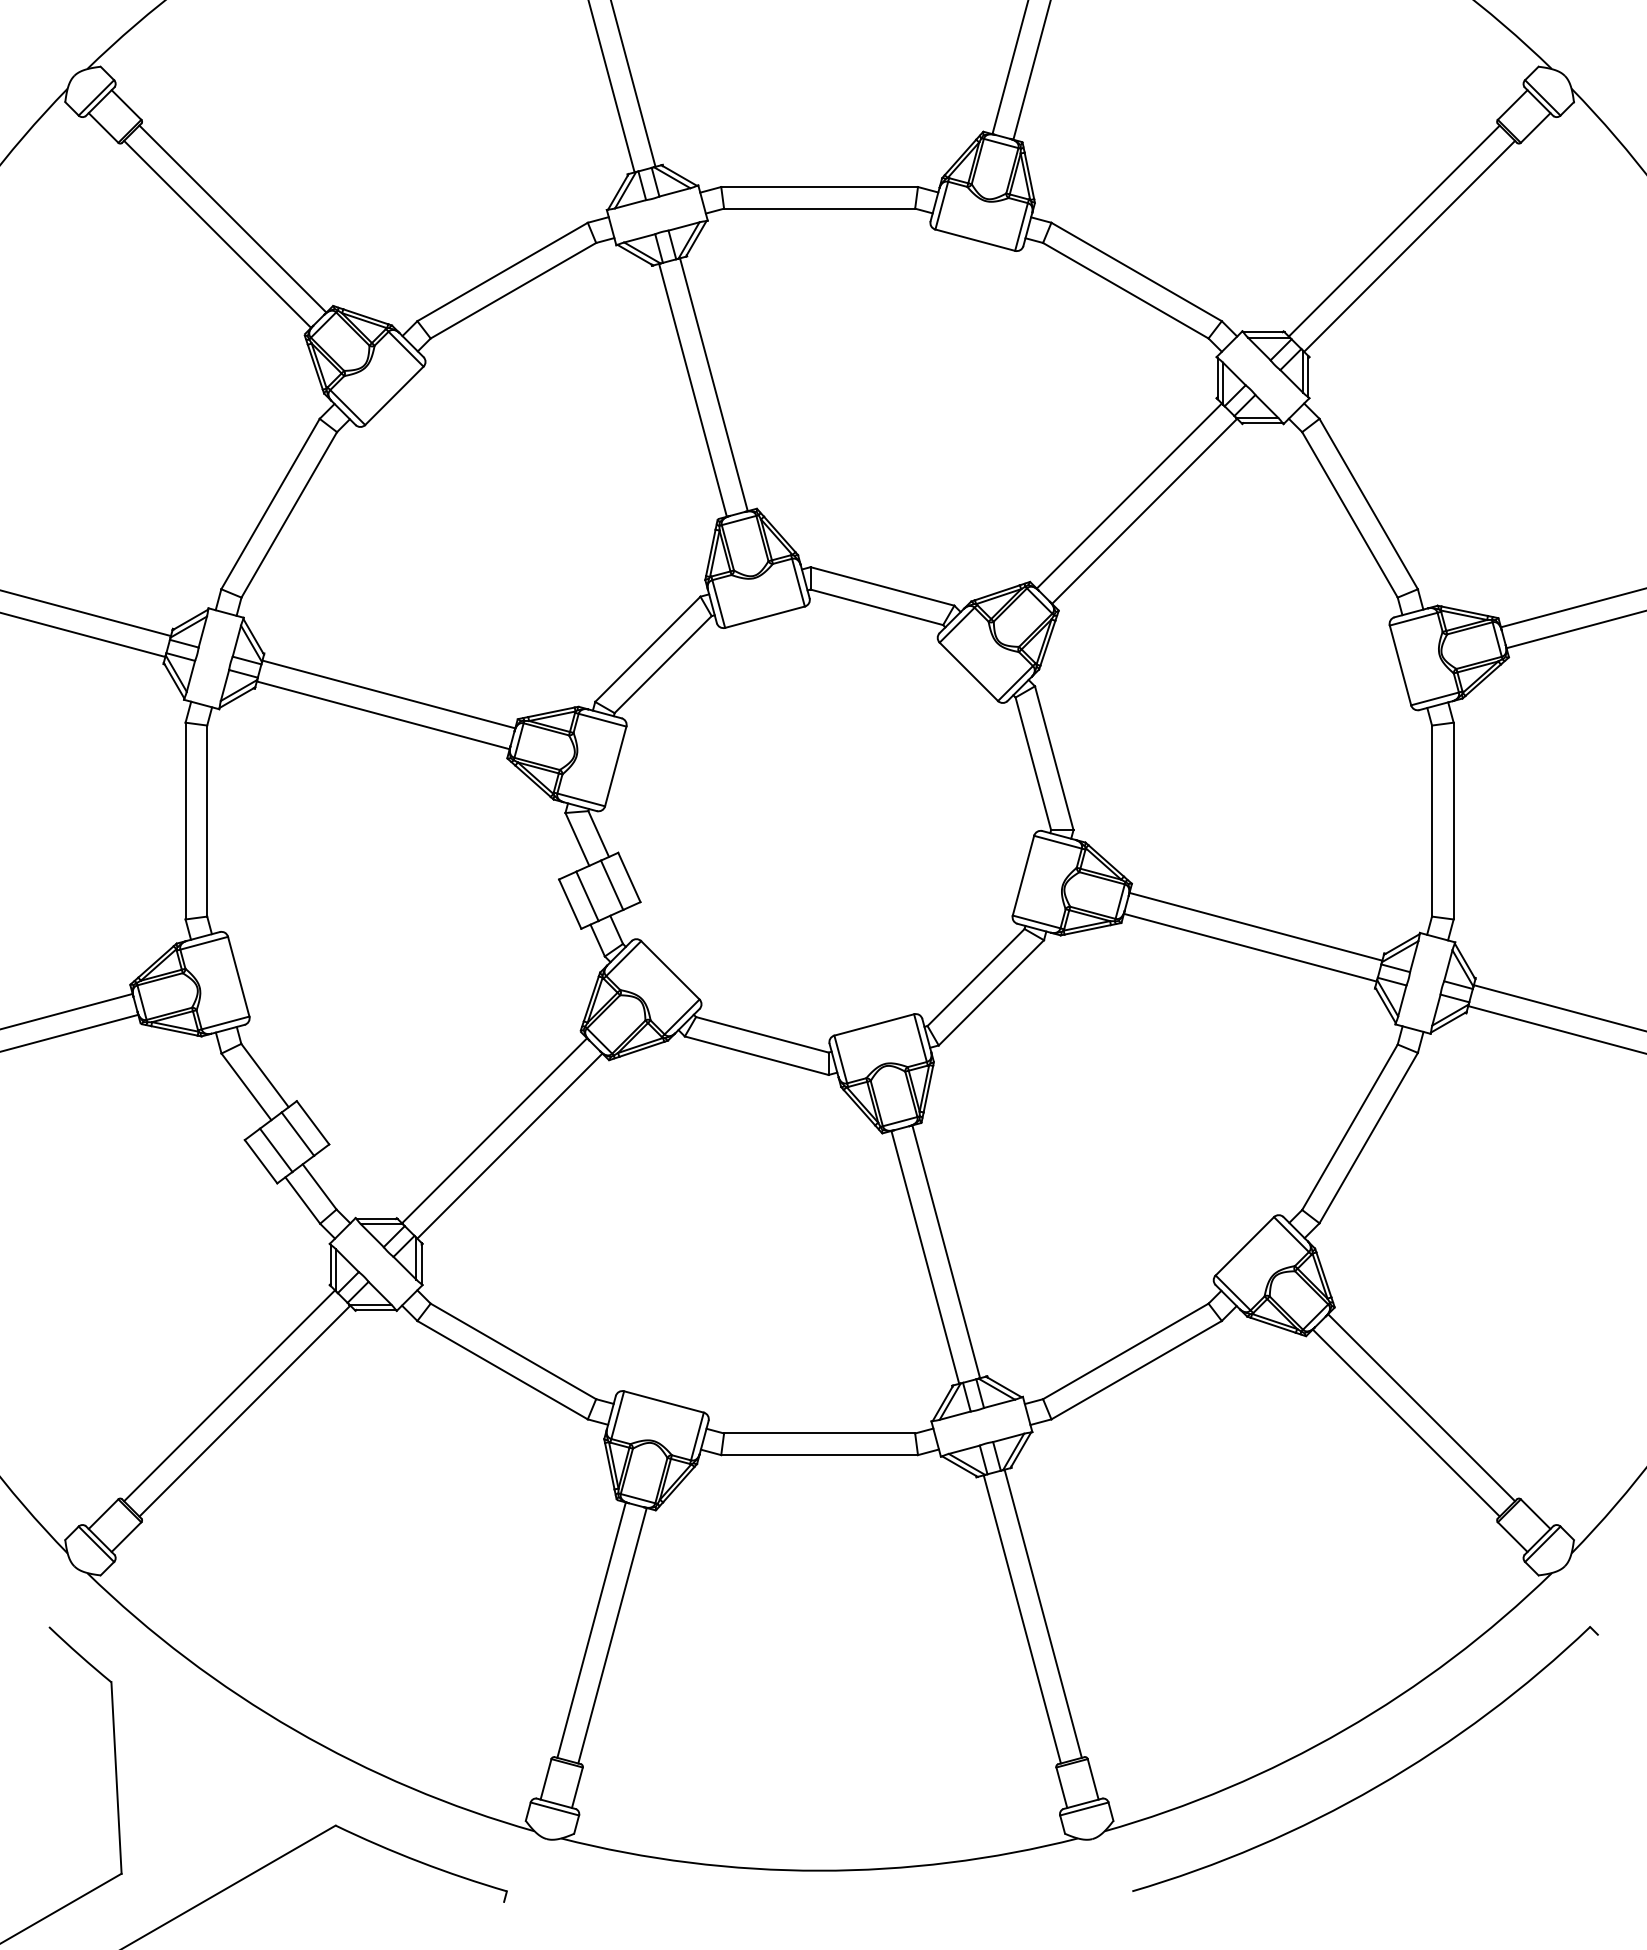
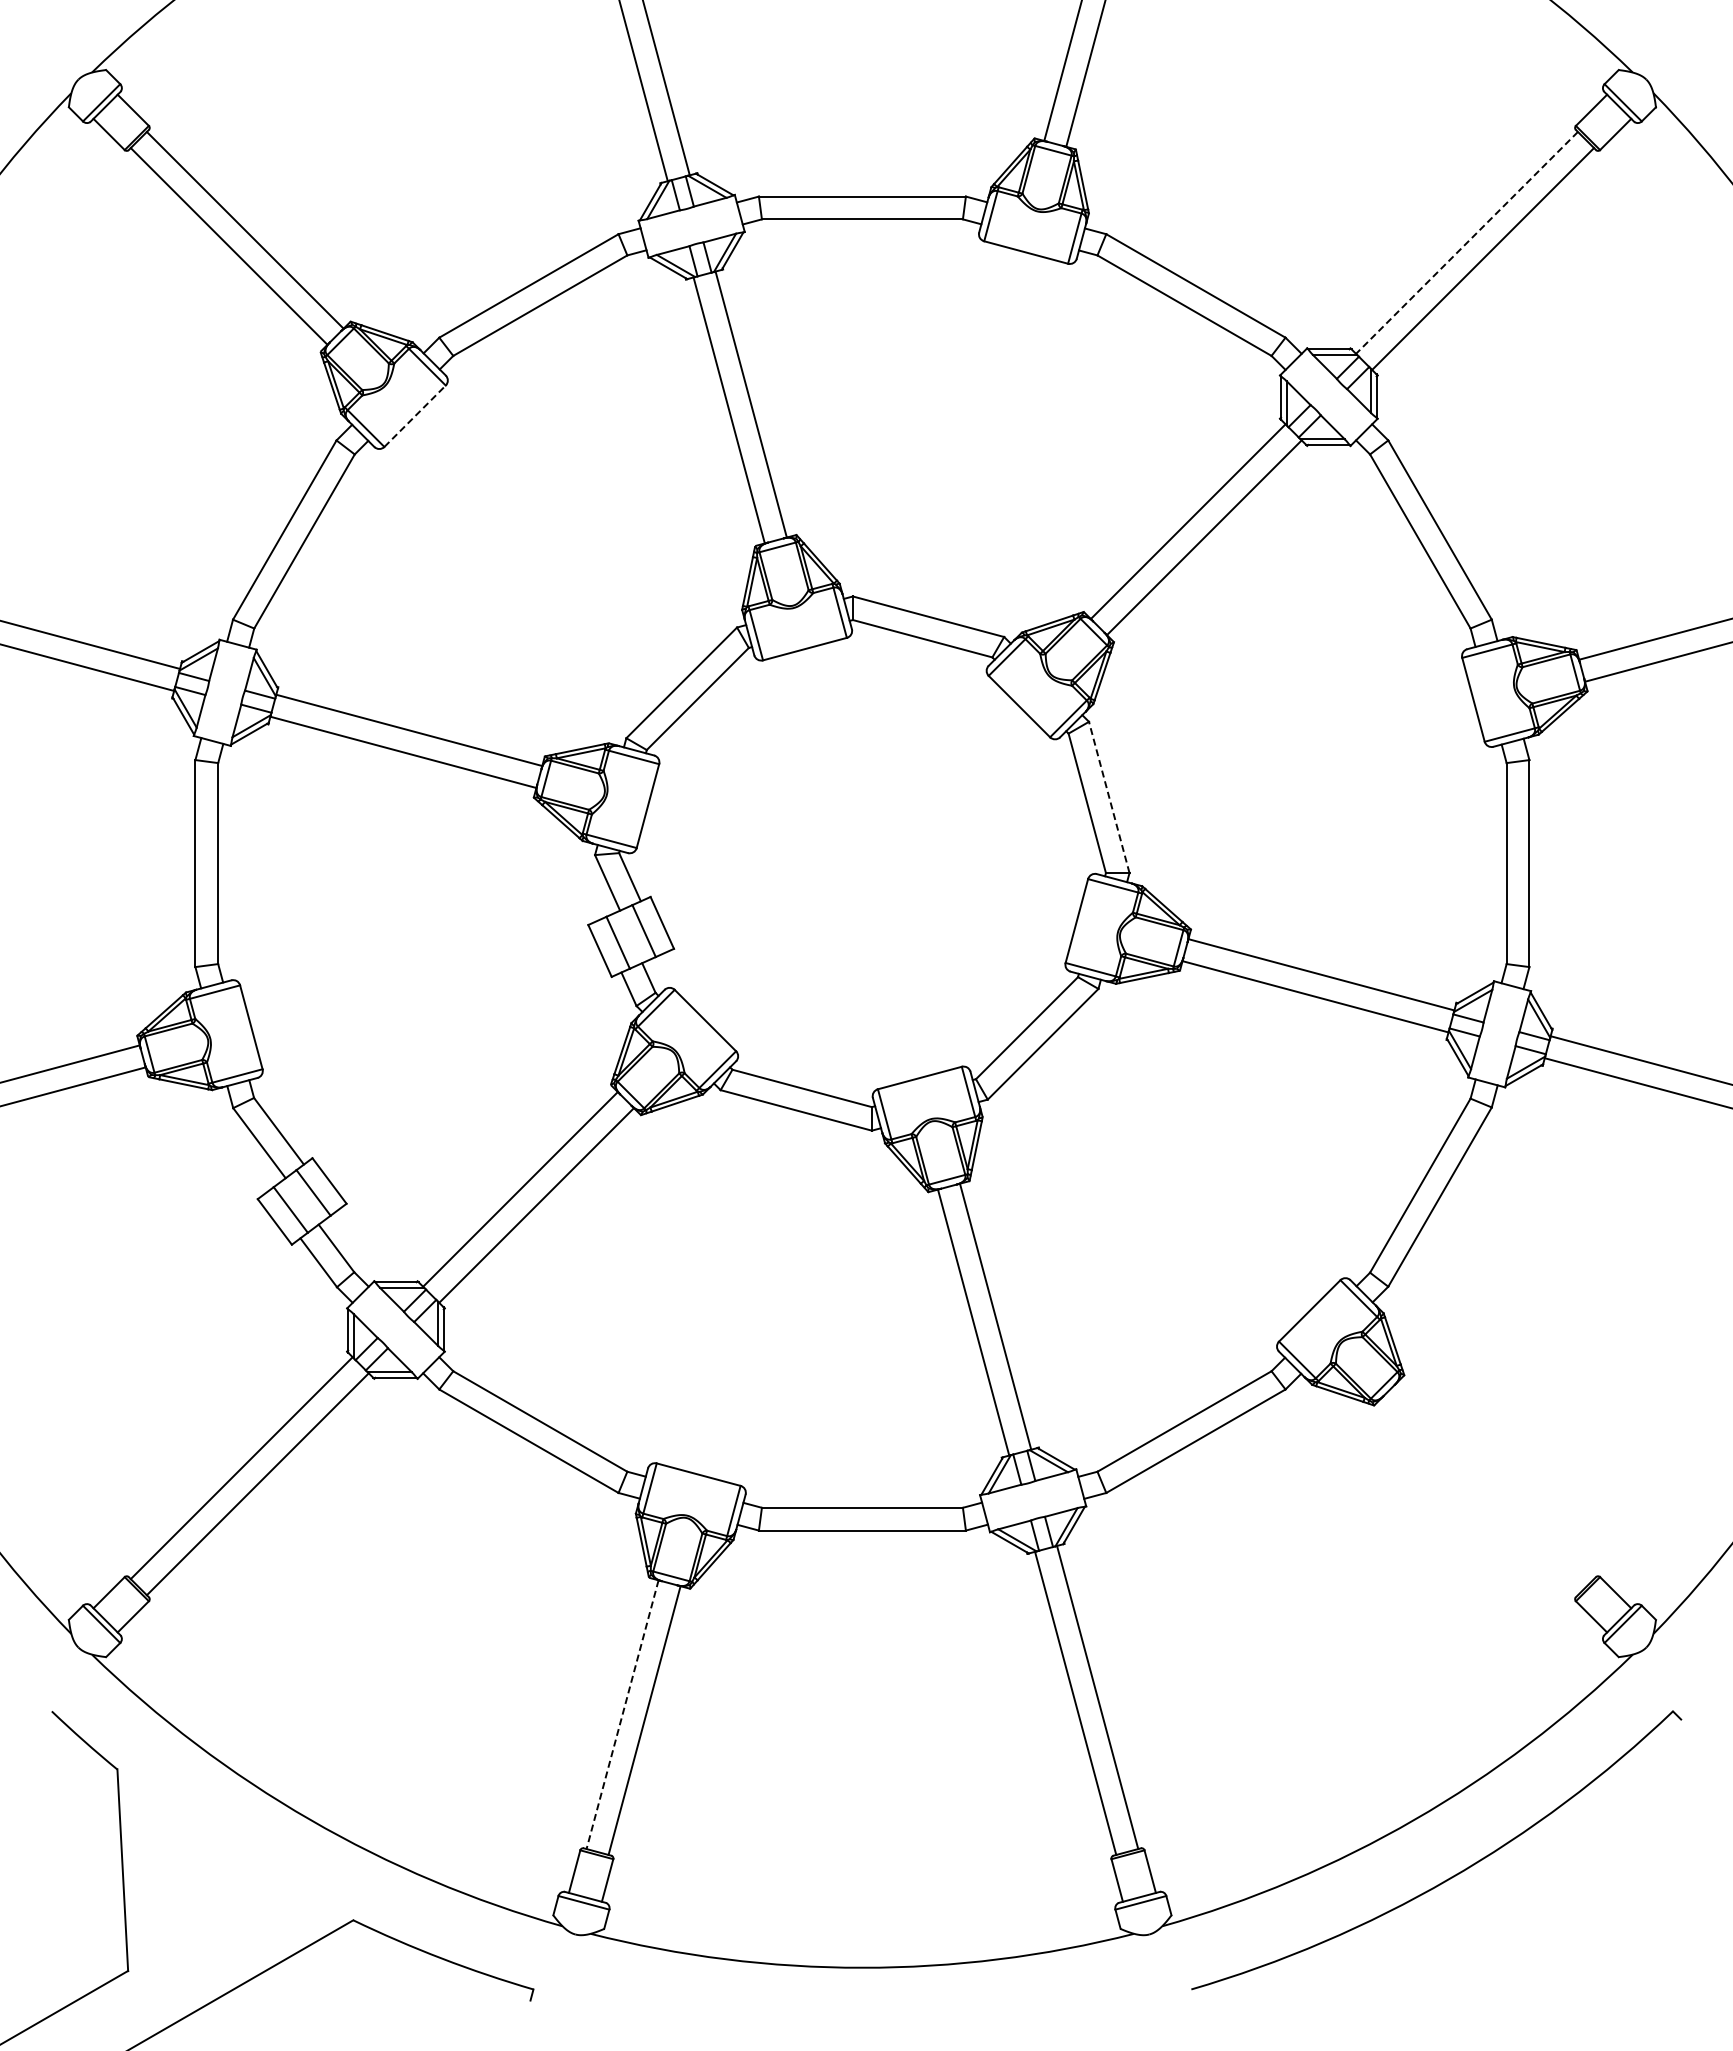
line: (1394, 230) -> (1467, 242), solid -> dashed
line: (394, 395) -> (415, 415), solid -> dashed
line: (1054, 757) -> (1109, 796), solid -> dashed
line: (1421, 1407) -> (1495, 1480), removed
line: (1406, 1422) -> (1479, 1496), removed
line: (591, 1630) -> (622, 1715), solid -> dashed

